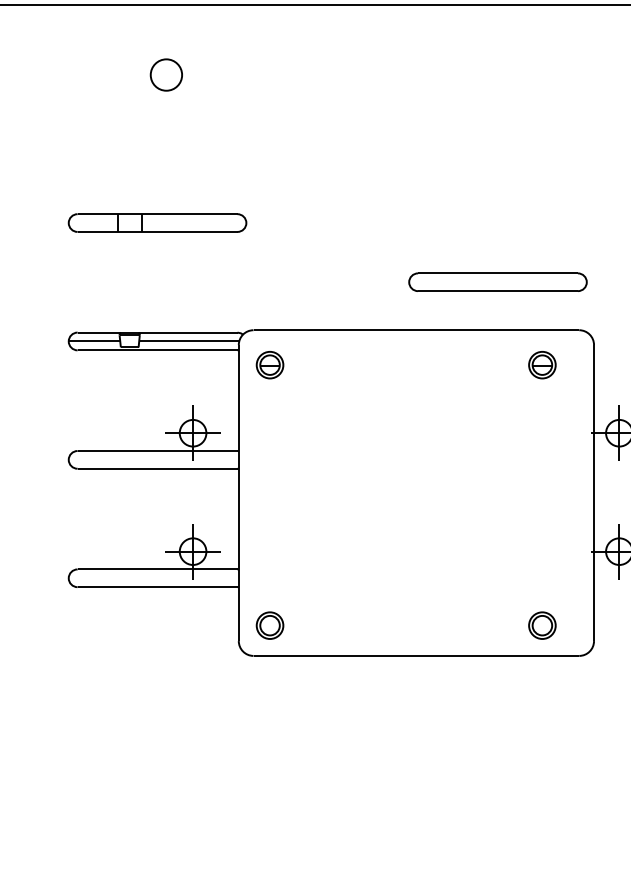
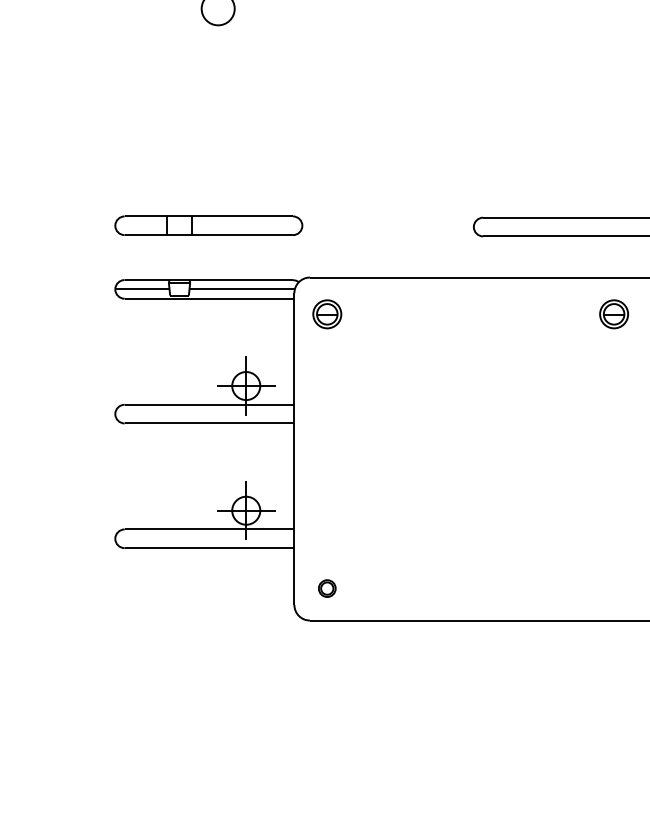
part: (157, 222) -> (208, 225), moved
part: (269, 625) -> (326, 588), size x0.6
part: (542, 625) -> (614, 588), removed

